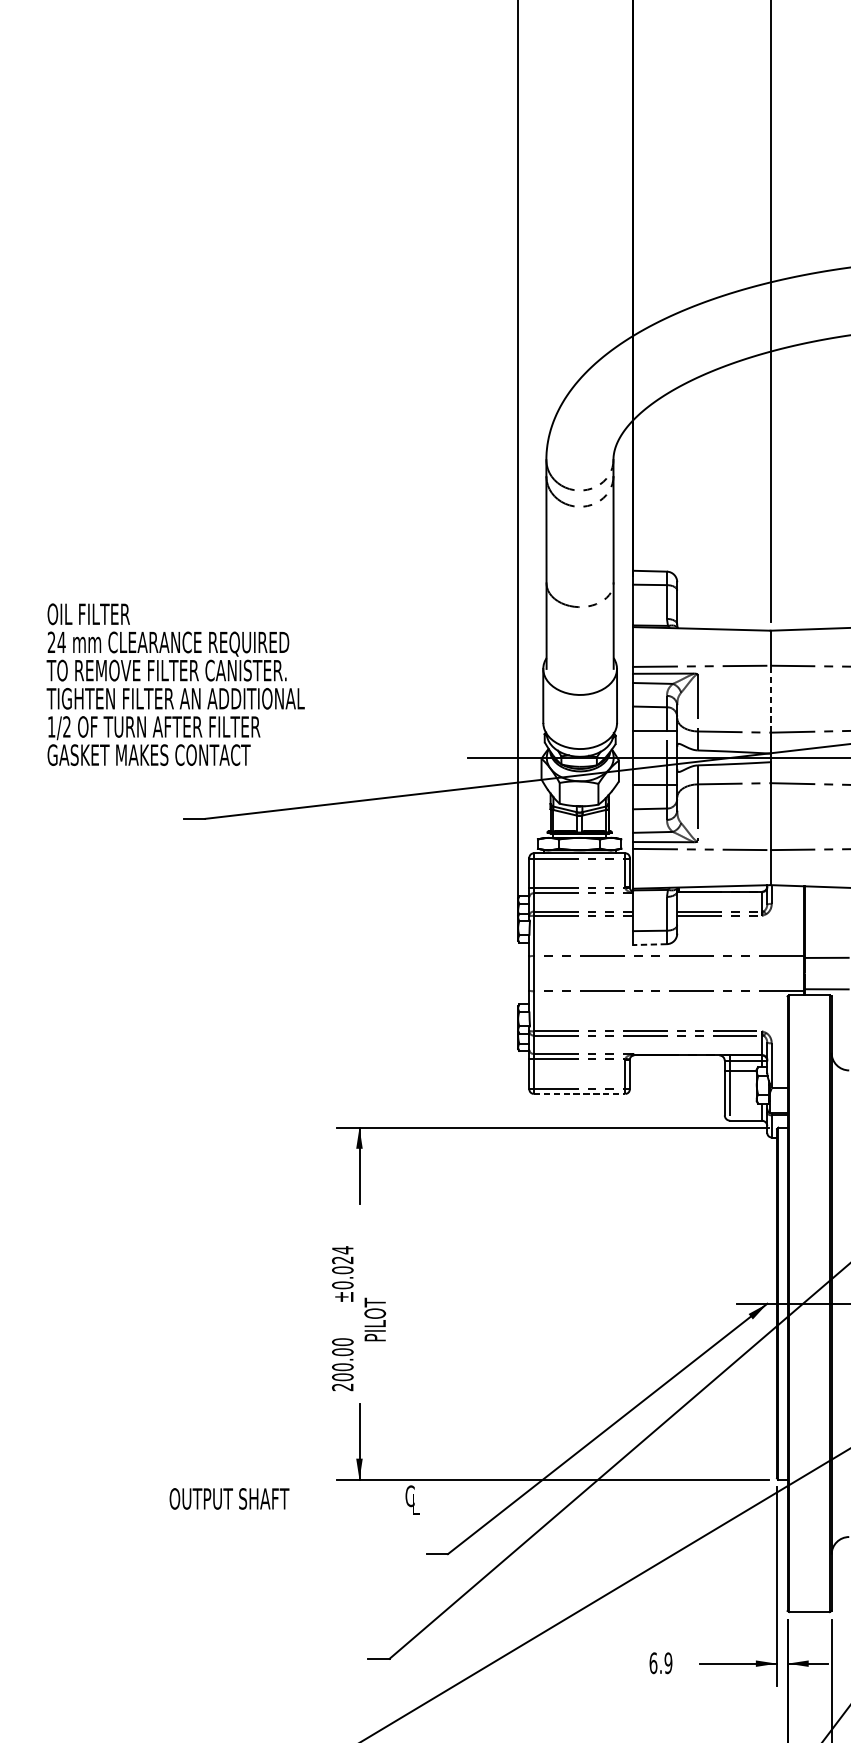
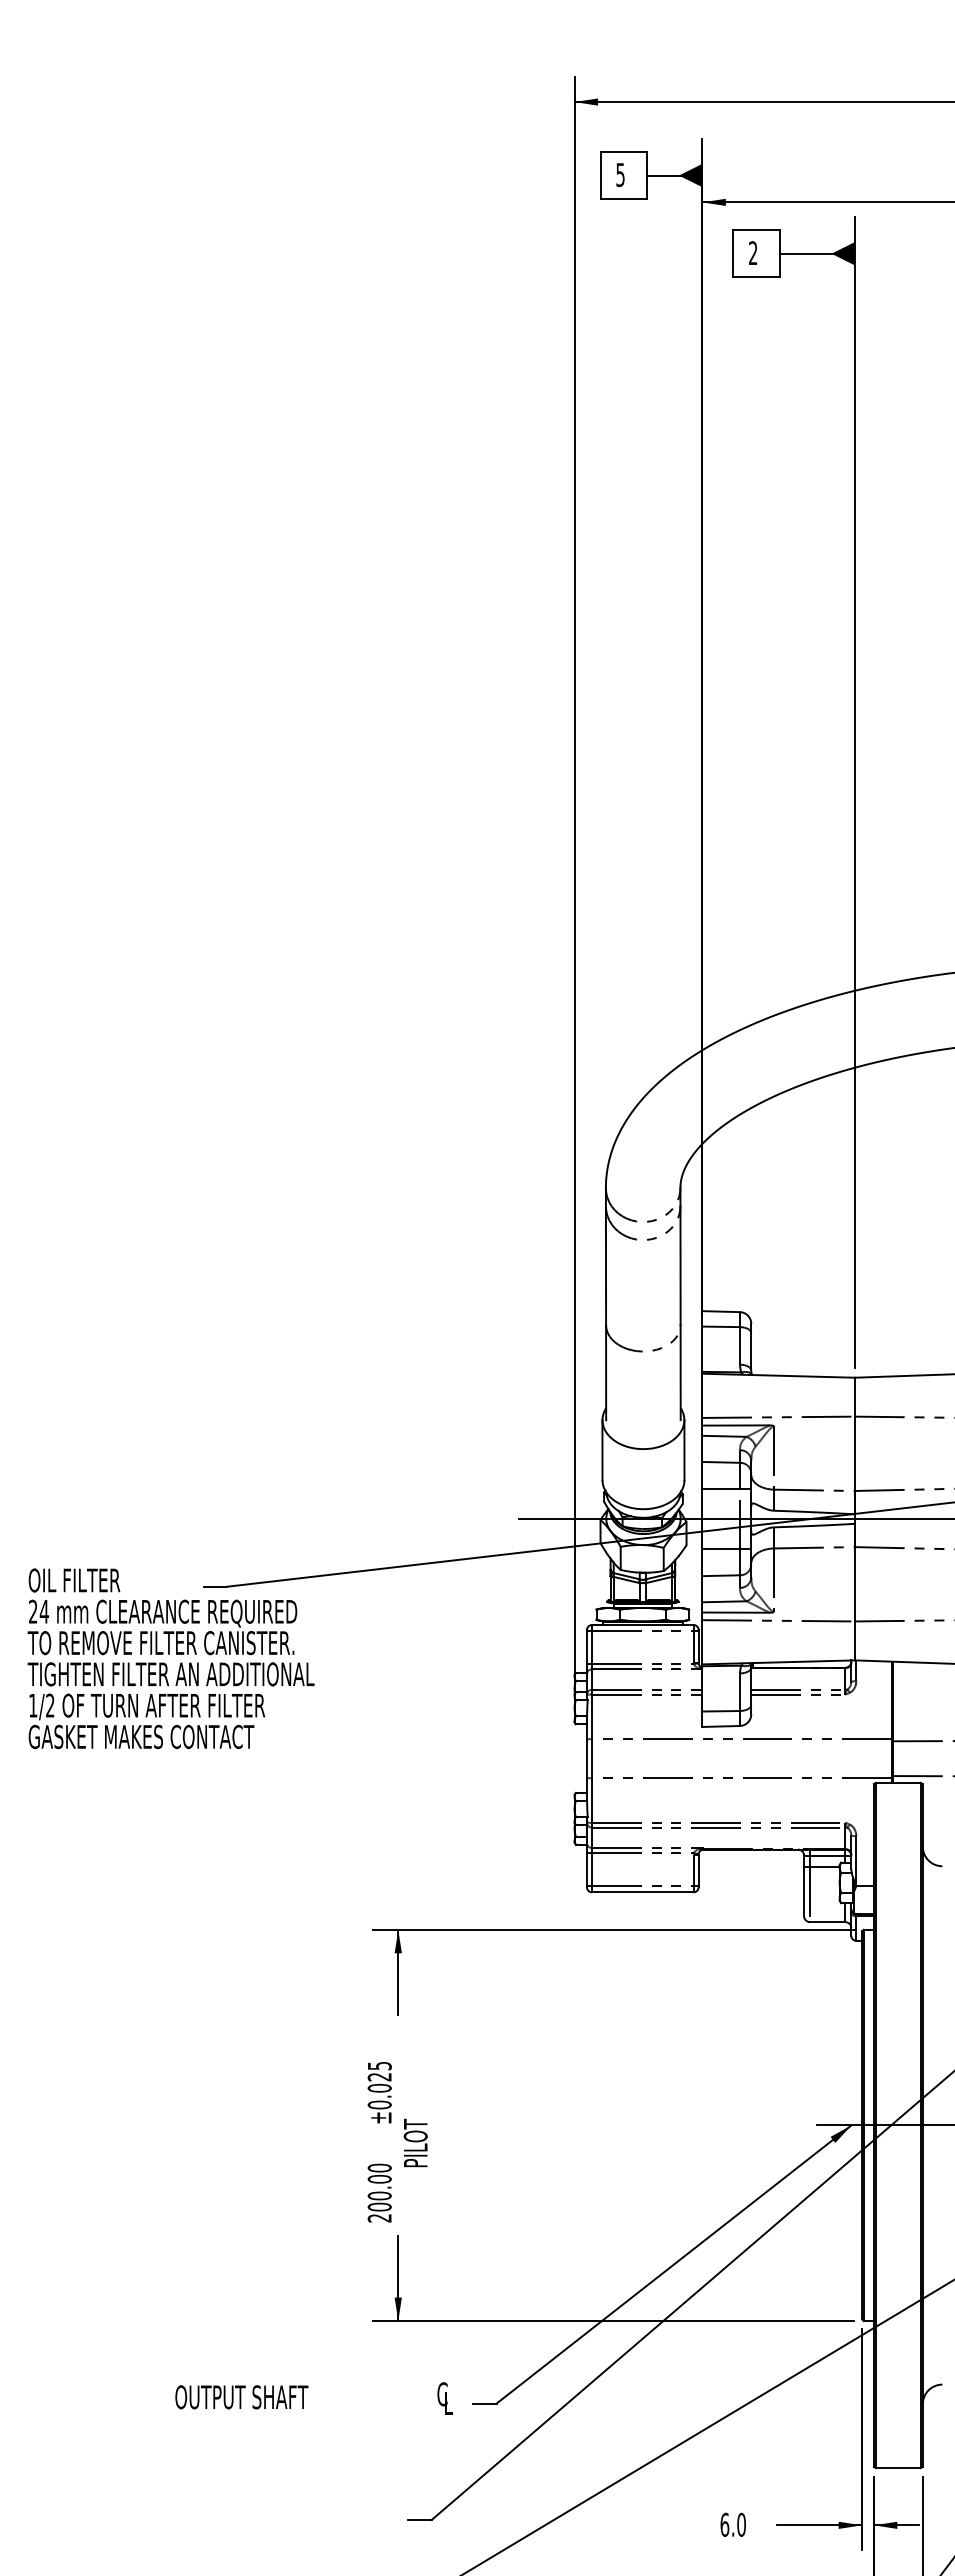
text: (175, 684) -> (170, 1658), moved
line: (770, 698) -> (854, 1453), dashed -> solid
line: (650, 944) -> (721, 1726), dashed -> solid
line: (579, 1094) -> (642, 1892), dashed -> solid
text: (342, 1249) -> (379, 2065), ±0.024 -> ±0.025
text: (293, 1500) -> (313, 2398), moved
text: (668, 1662) -> (741, 2524), 6.9 -> 6.0

